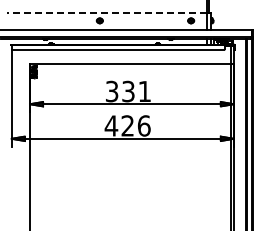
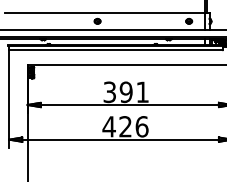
line: (107, 12) -> (105, 12), dashed -> solid
text: (128, 91) -> (126, 92), 331 -> 391

